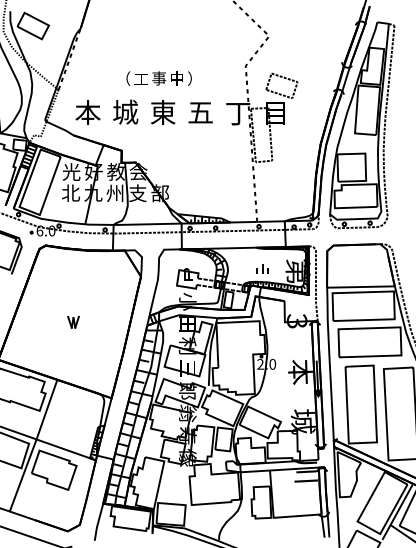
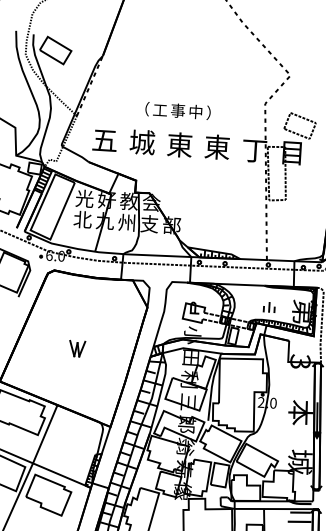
text: (200, 111) -> (217, 146), 五 -> 東
text: (87, 112) -> (104, 140), 本 -> 五
part: (73, 321) -> (77, 347), size x1.4

